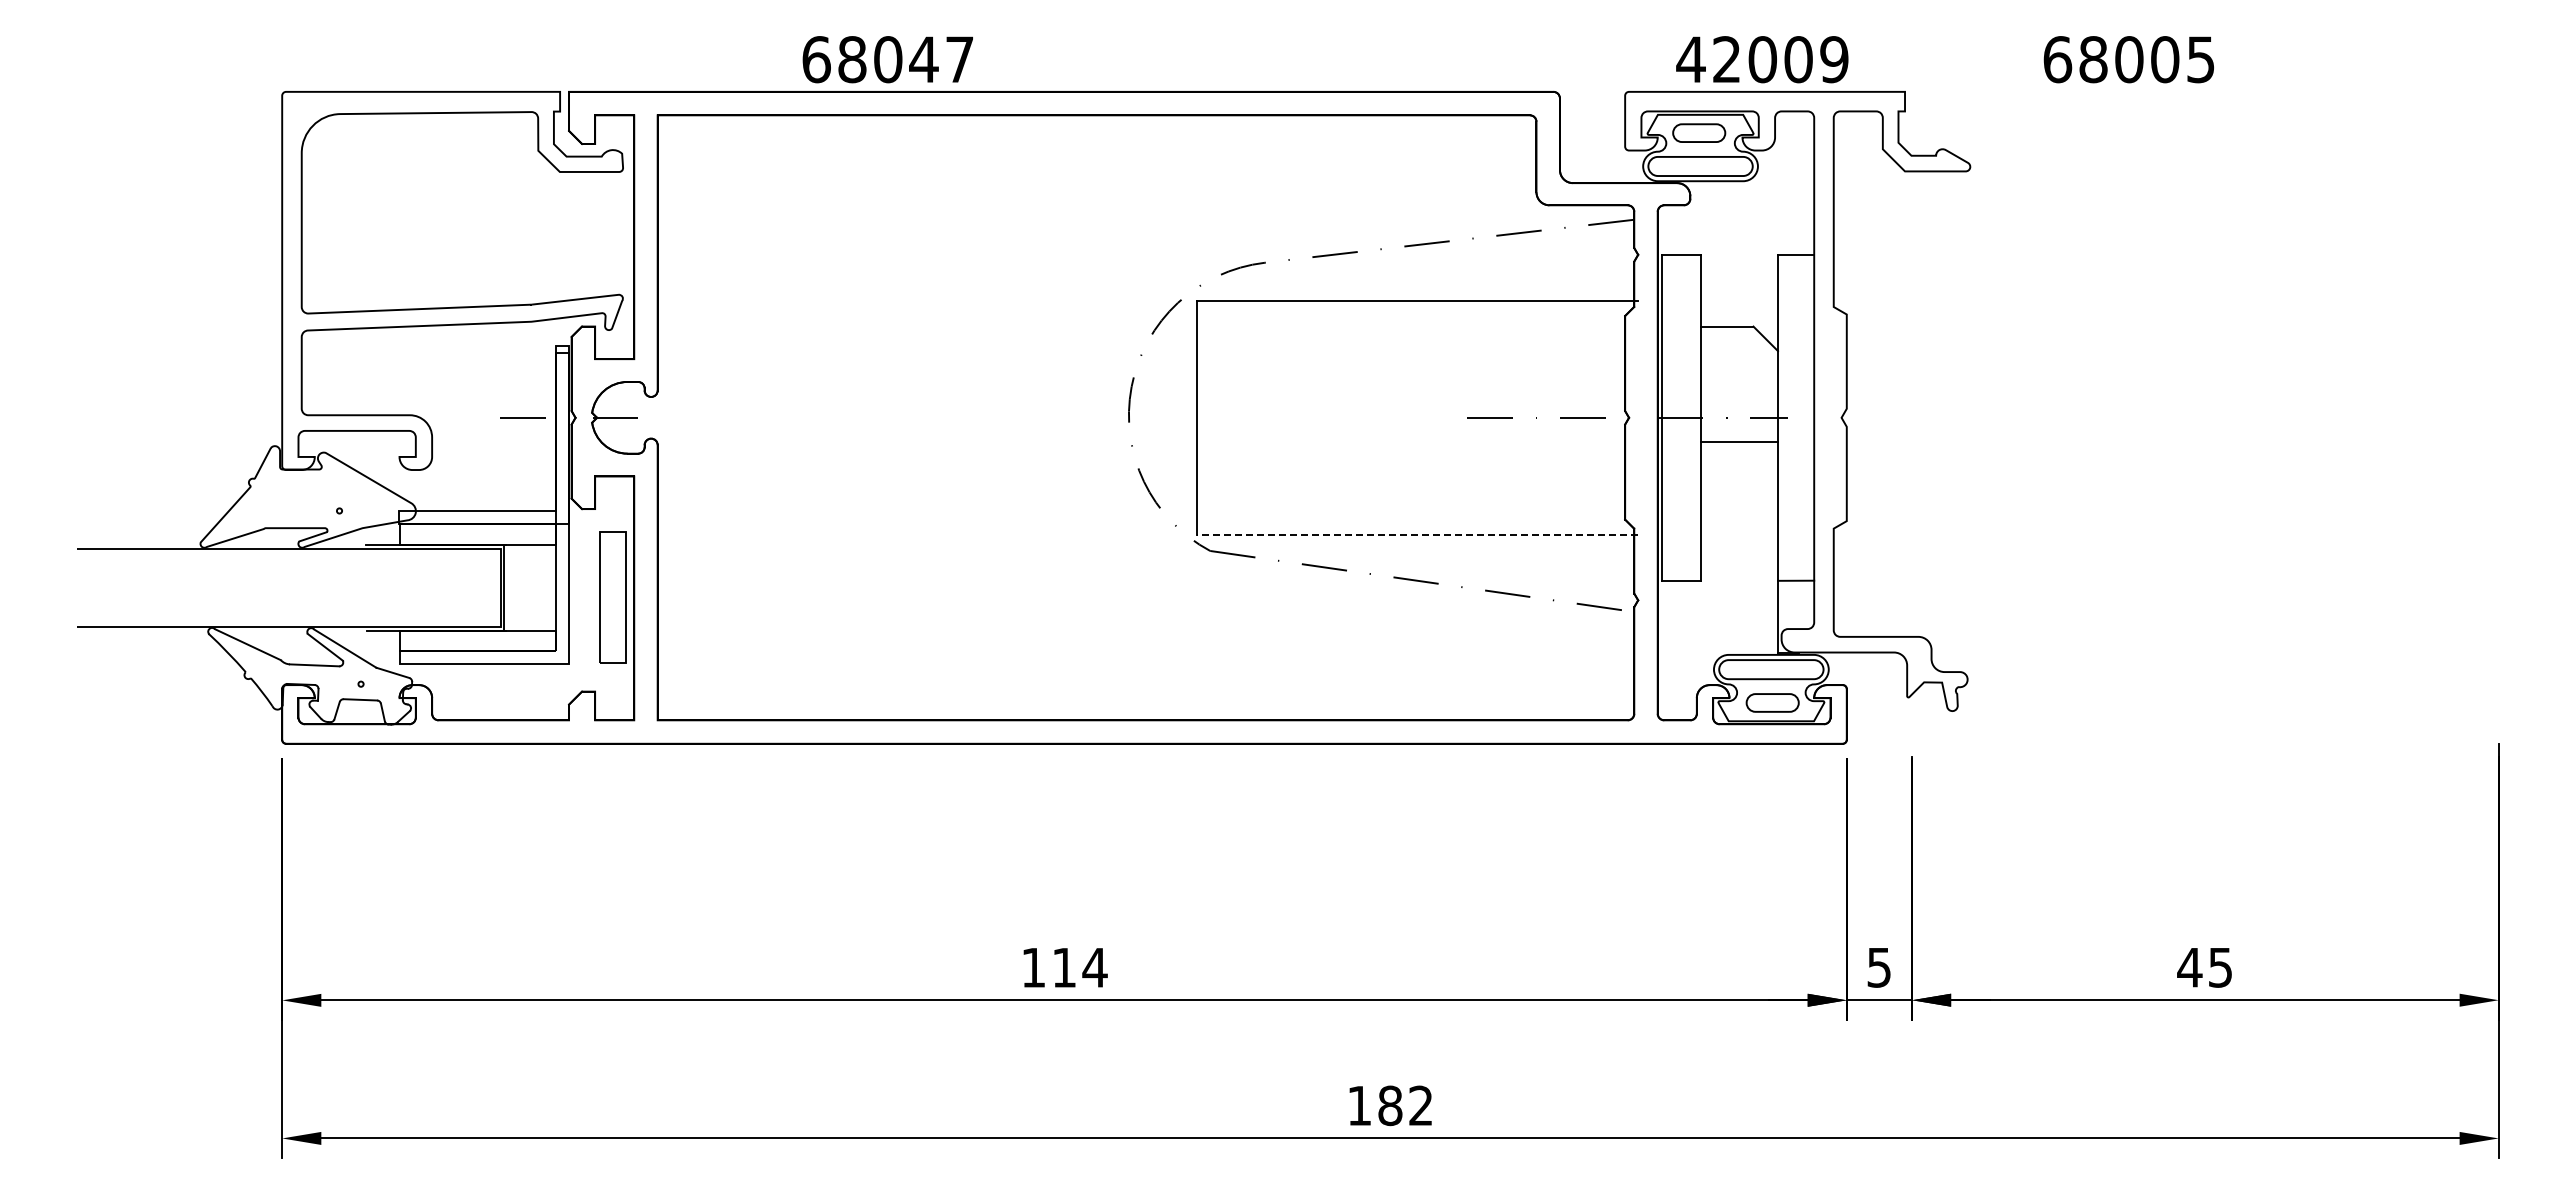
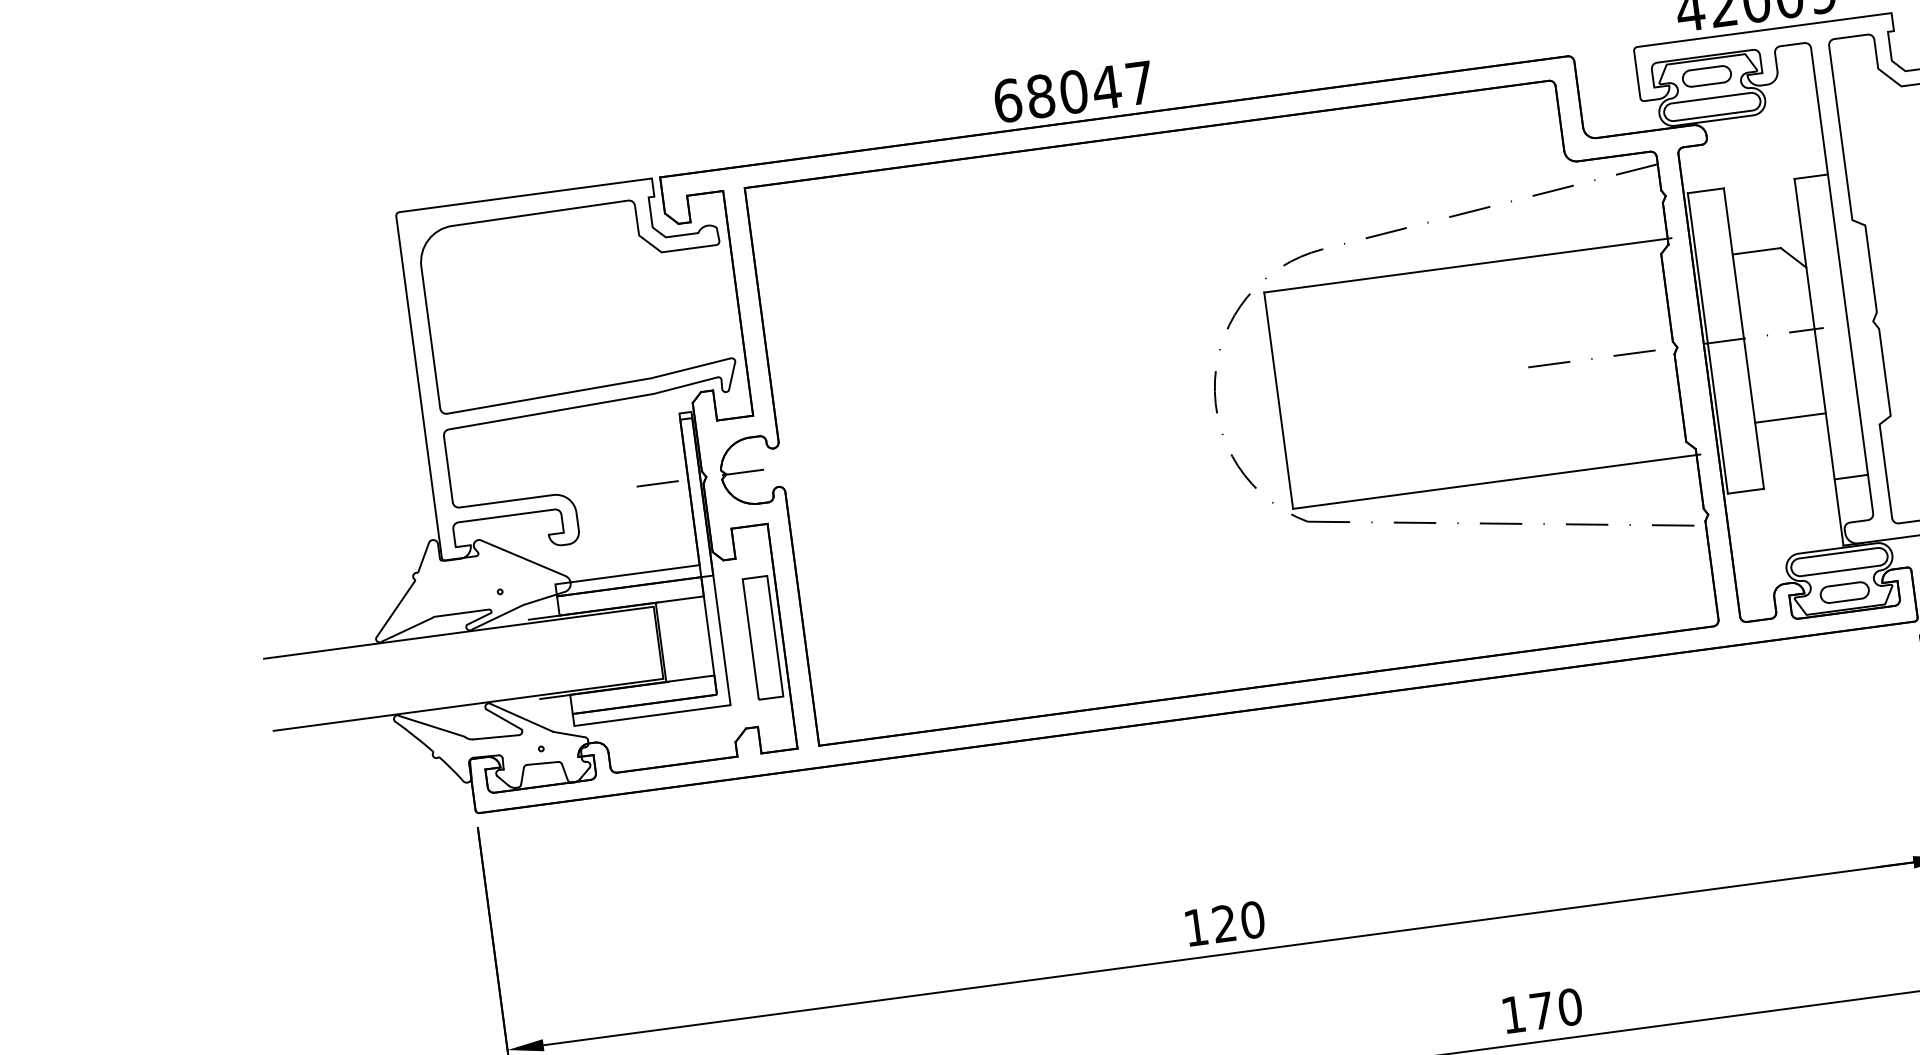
text: (887, 59) -> (1073, 91), moved
line: (1739, 442) -> (1790, 418), moved
line: (1417, 535) -> (1496, 481), dashed -> solid
text: (1079, 967) -> (1238, 921), 114 -> 120
text: (1405, 1105) -> (1555, 1008), 182 -> 170

